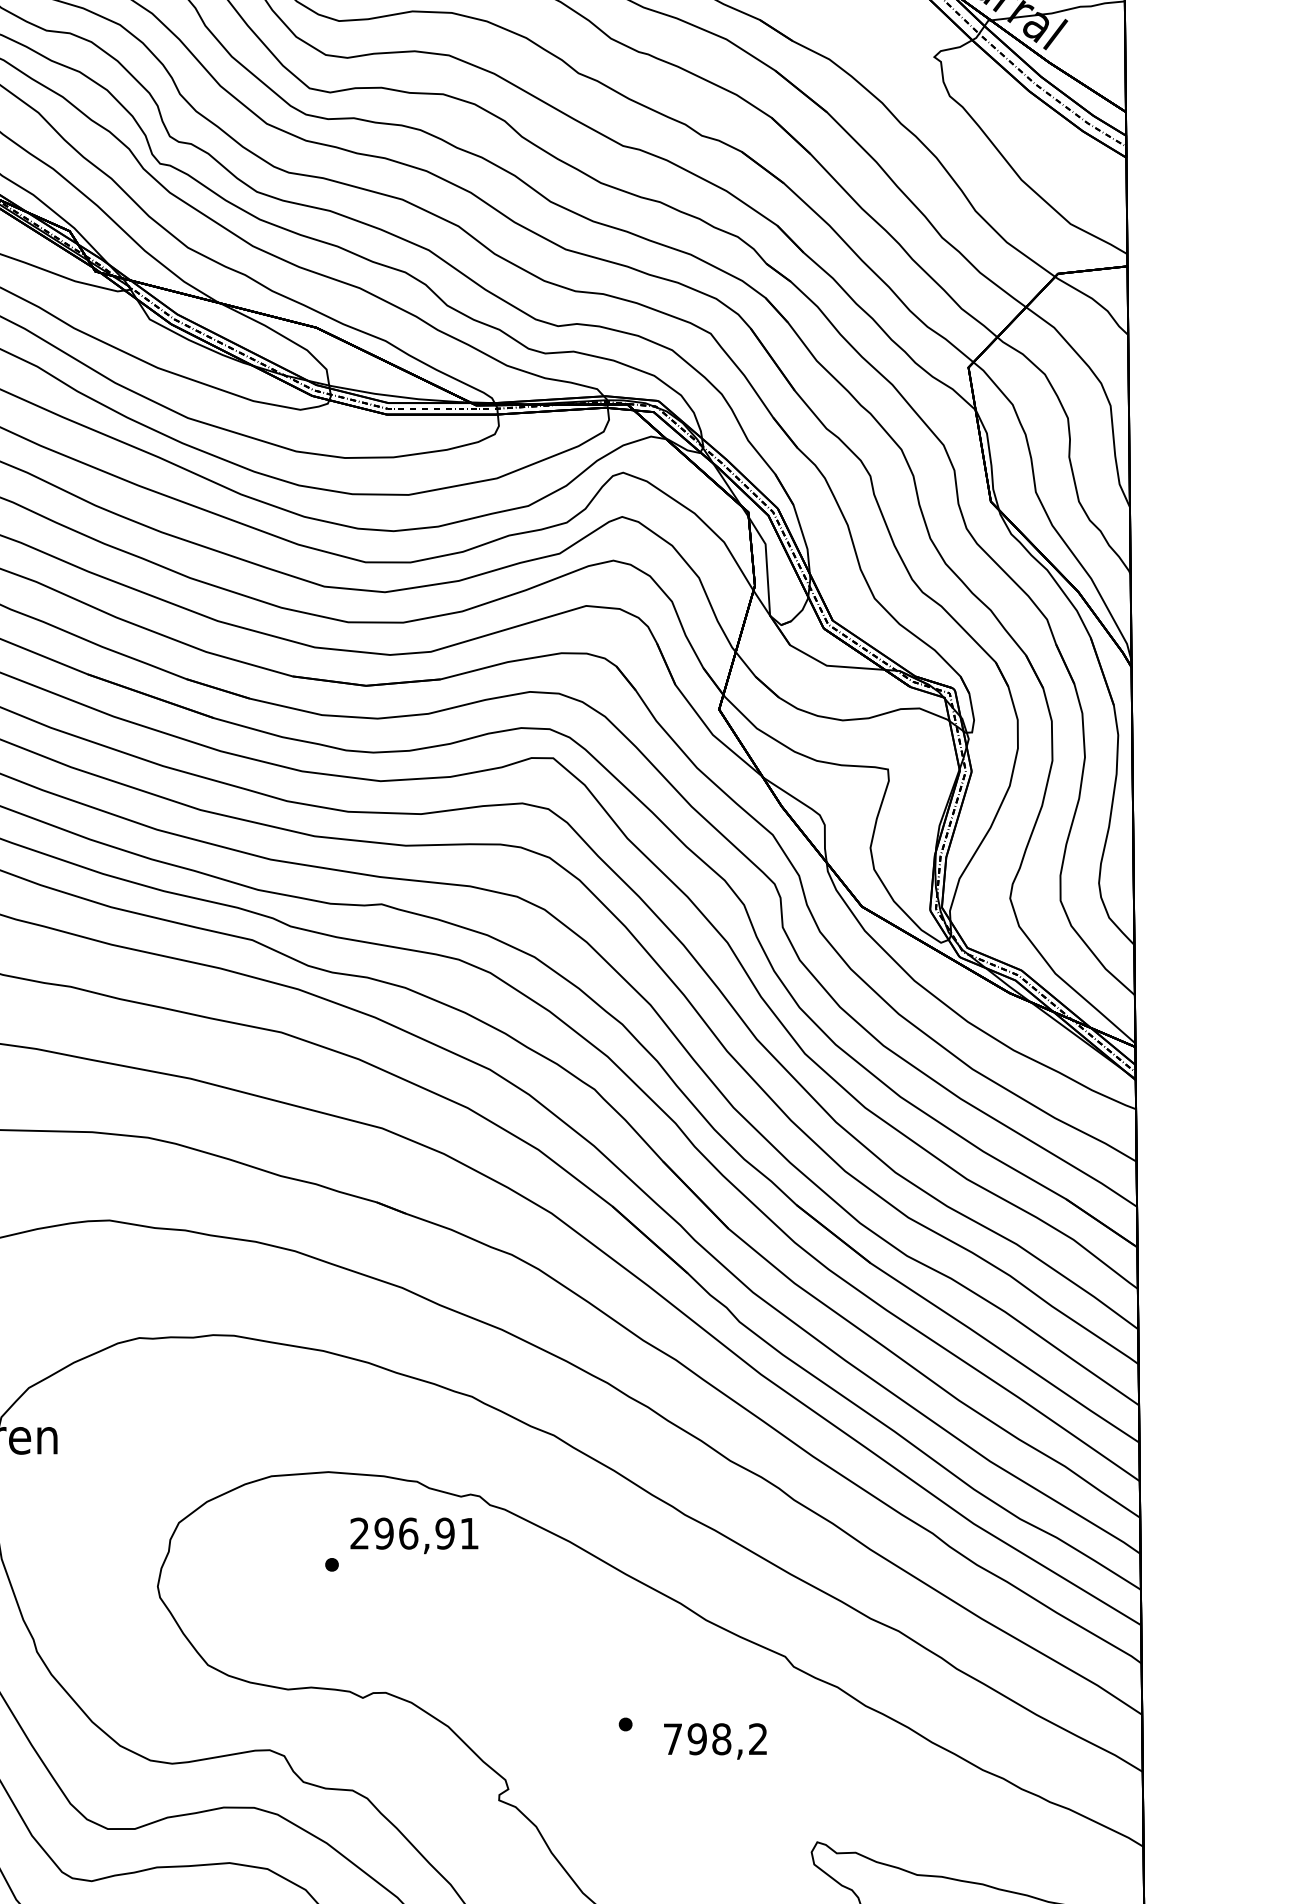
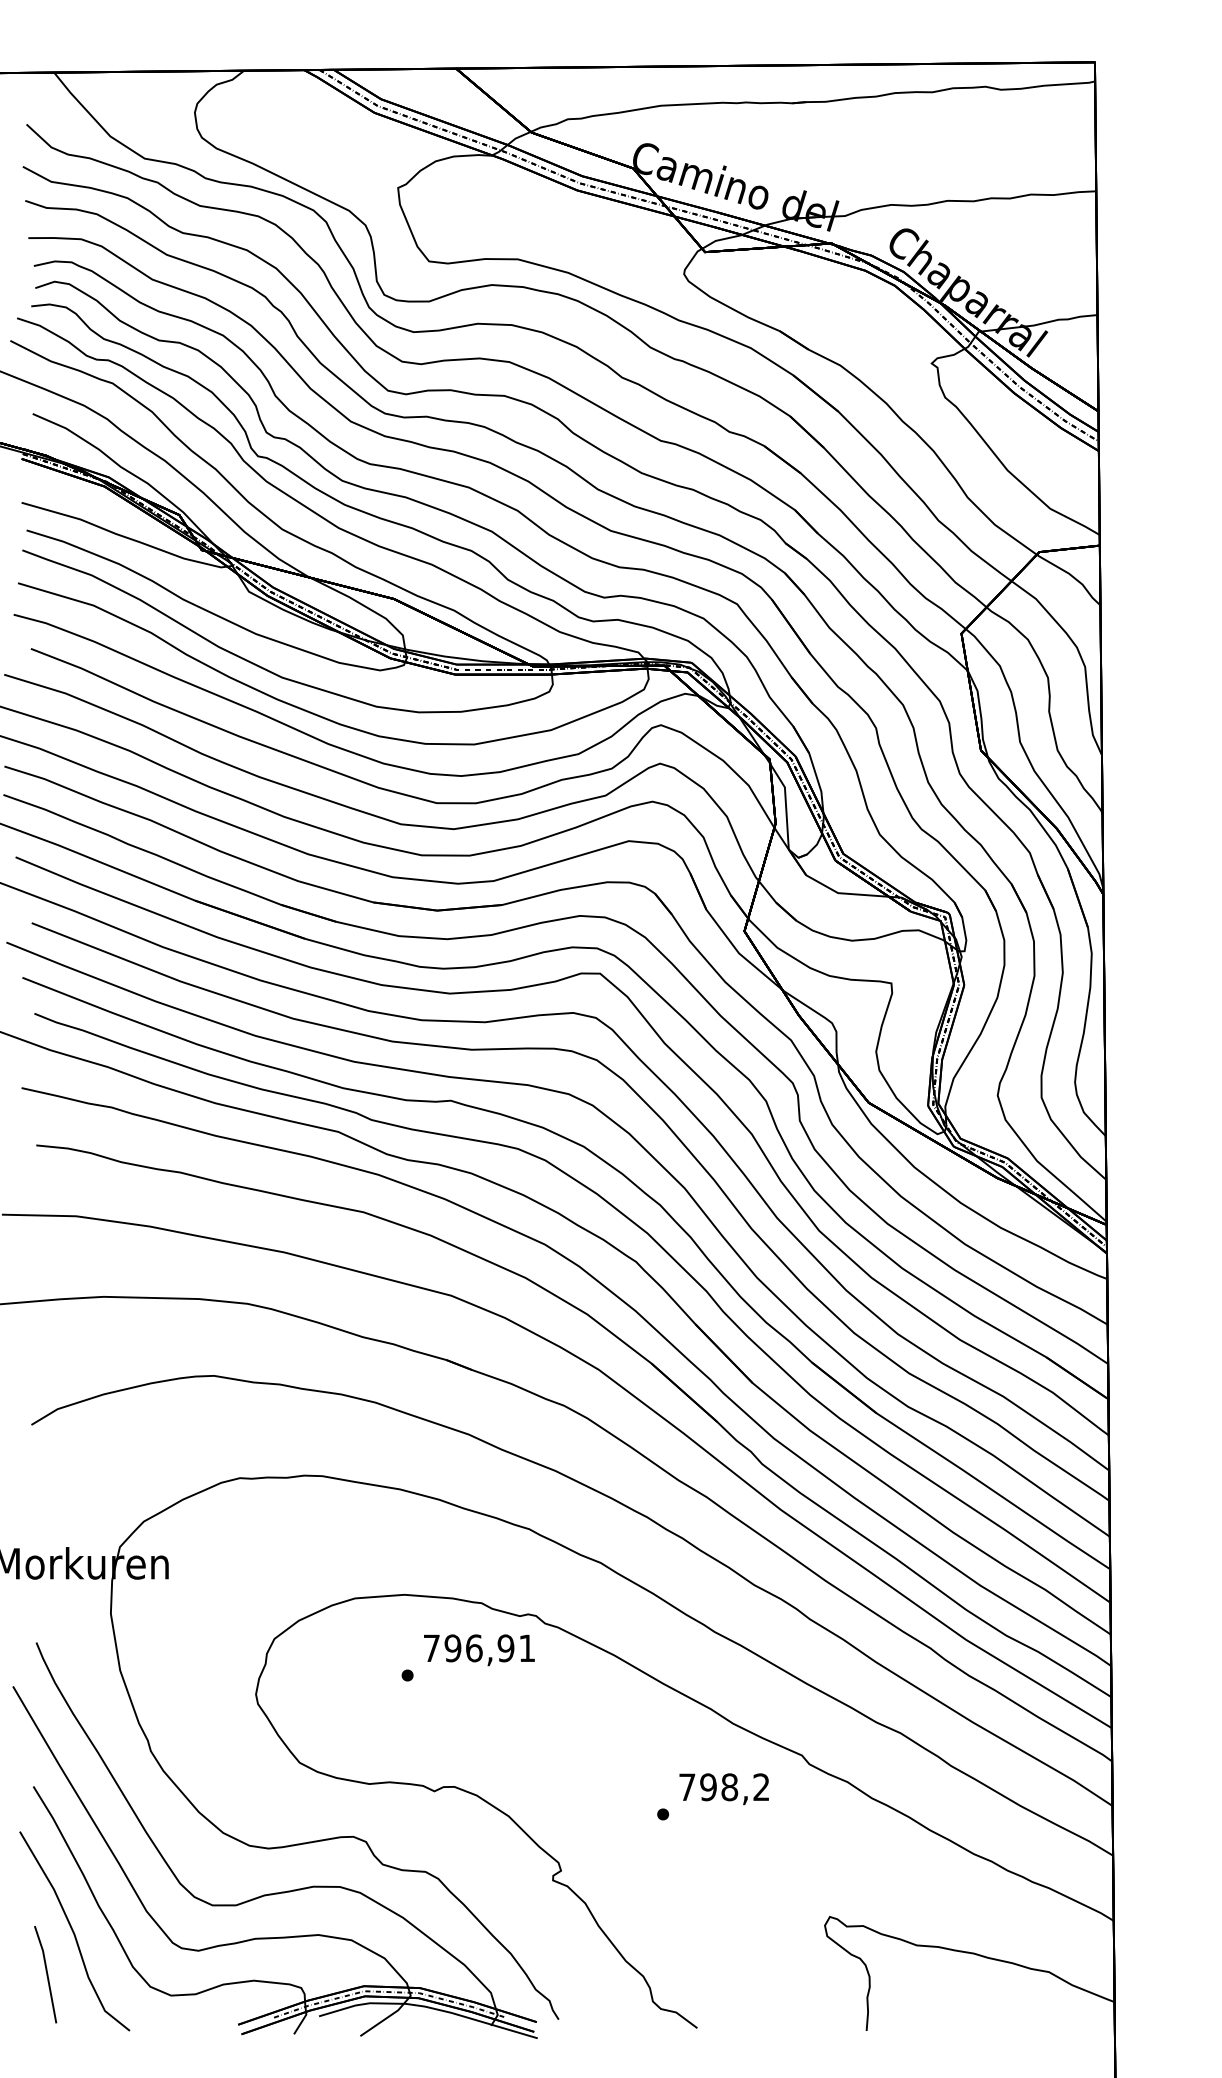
text: (359, 1532) -> (431, 1647), 296,91 -> 796,91
text: (714, 1741) -> (723, 1789), moved

